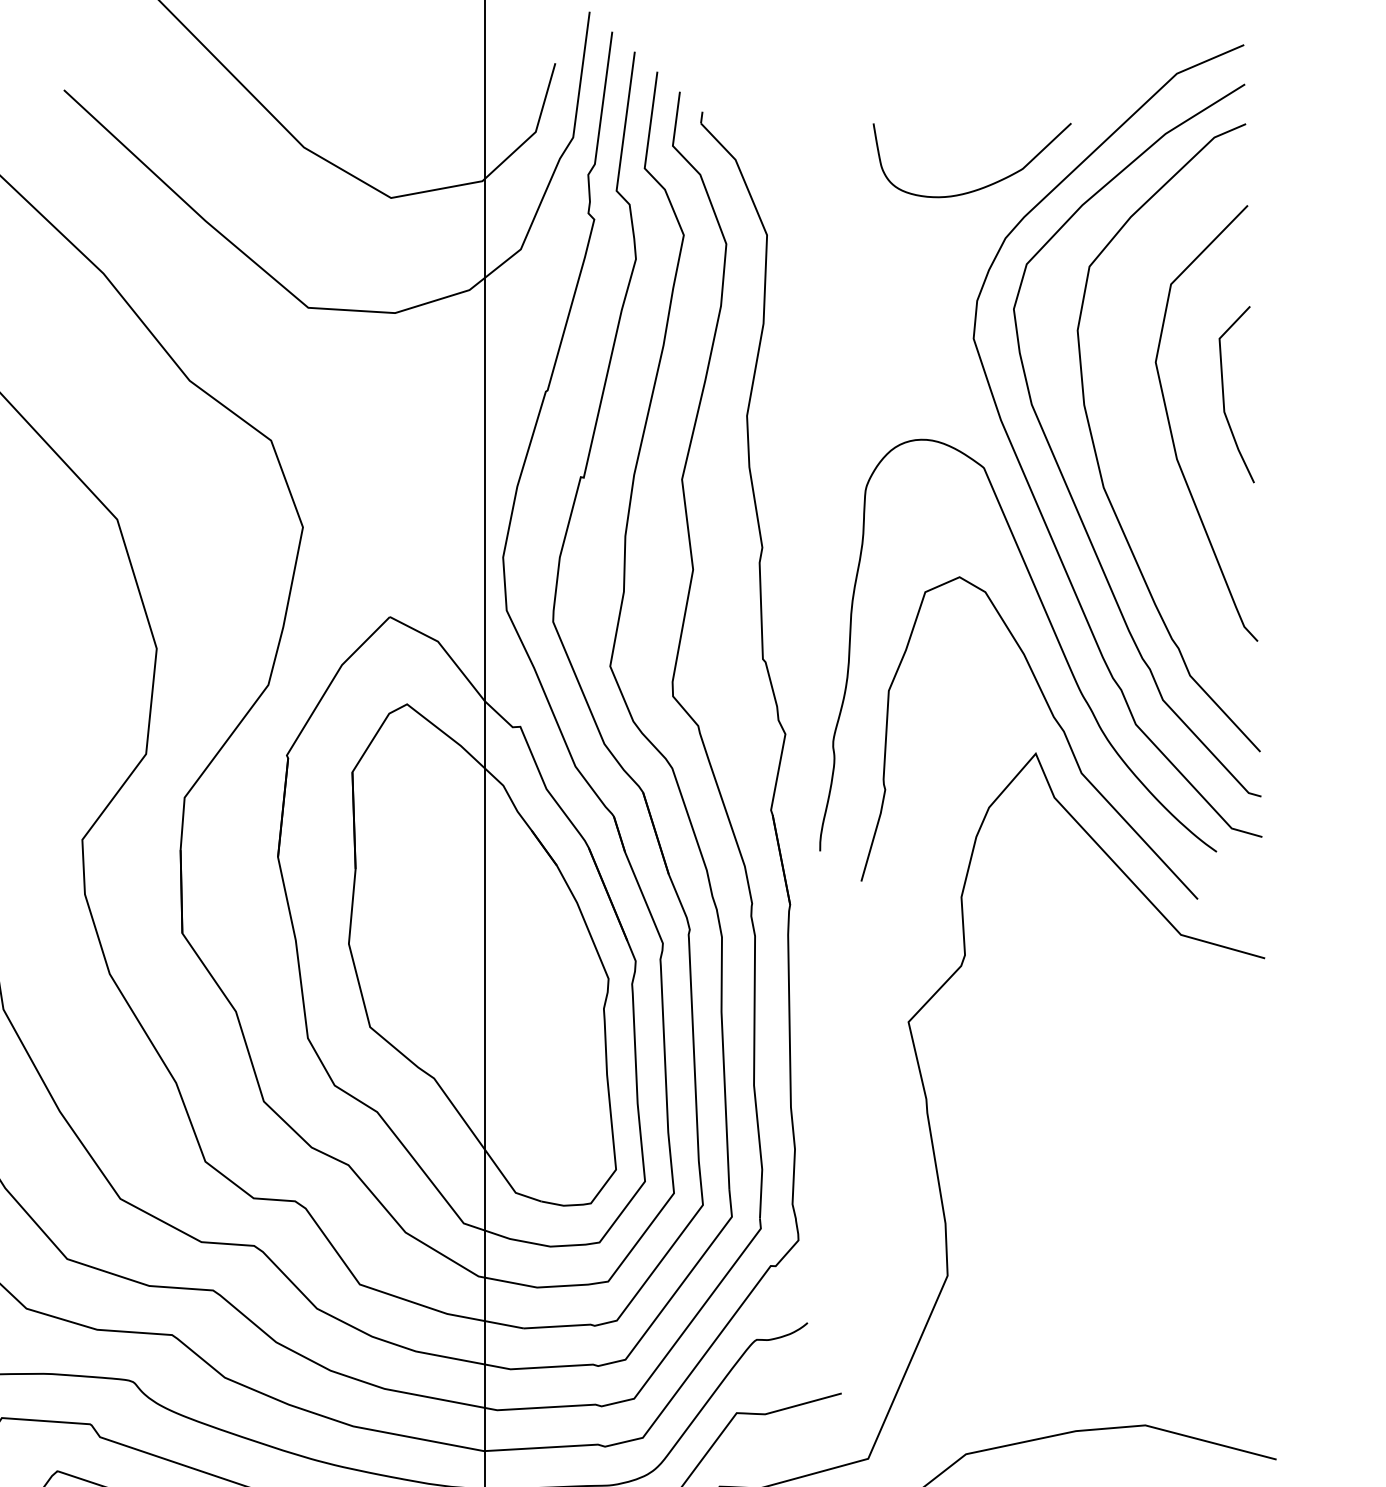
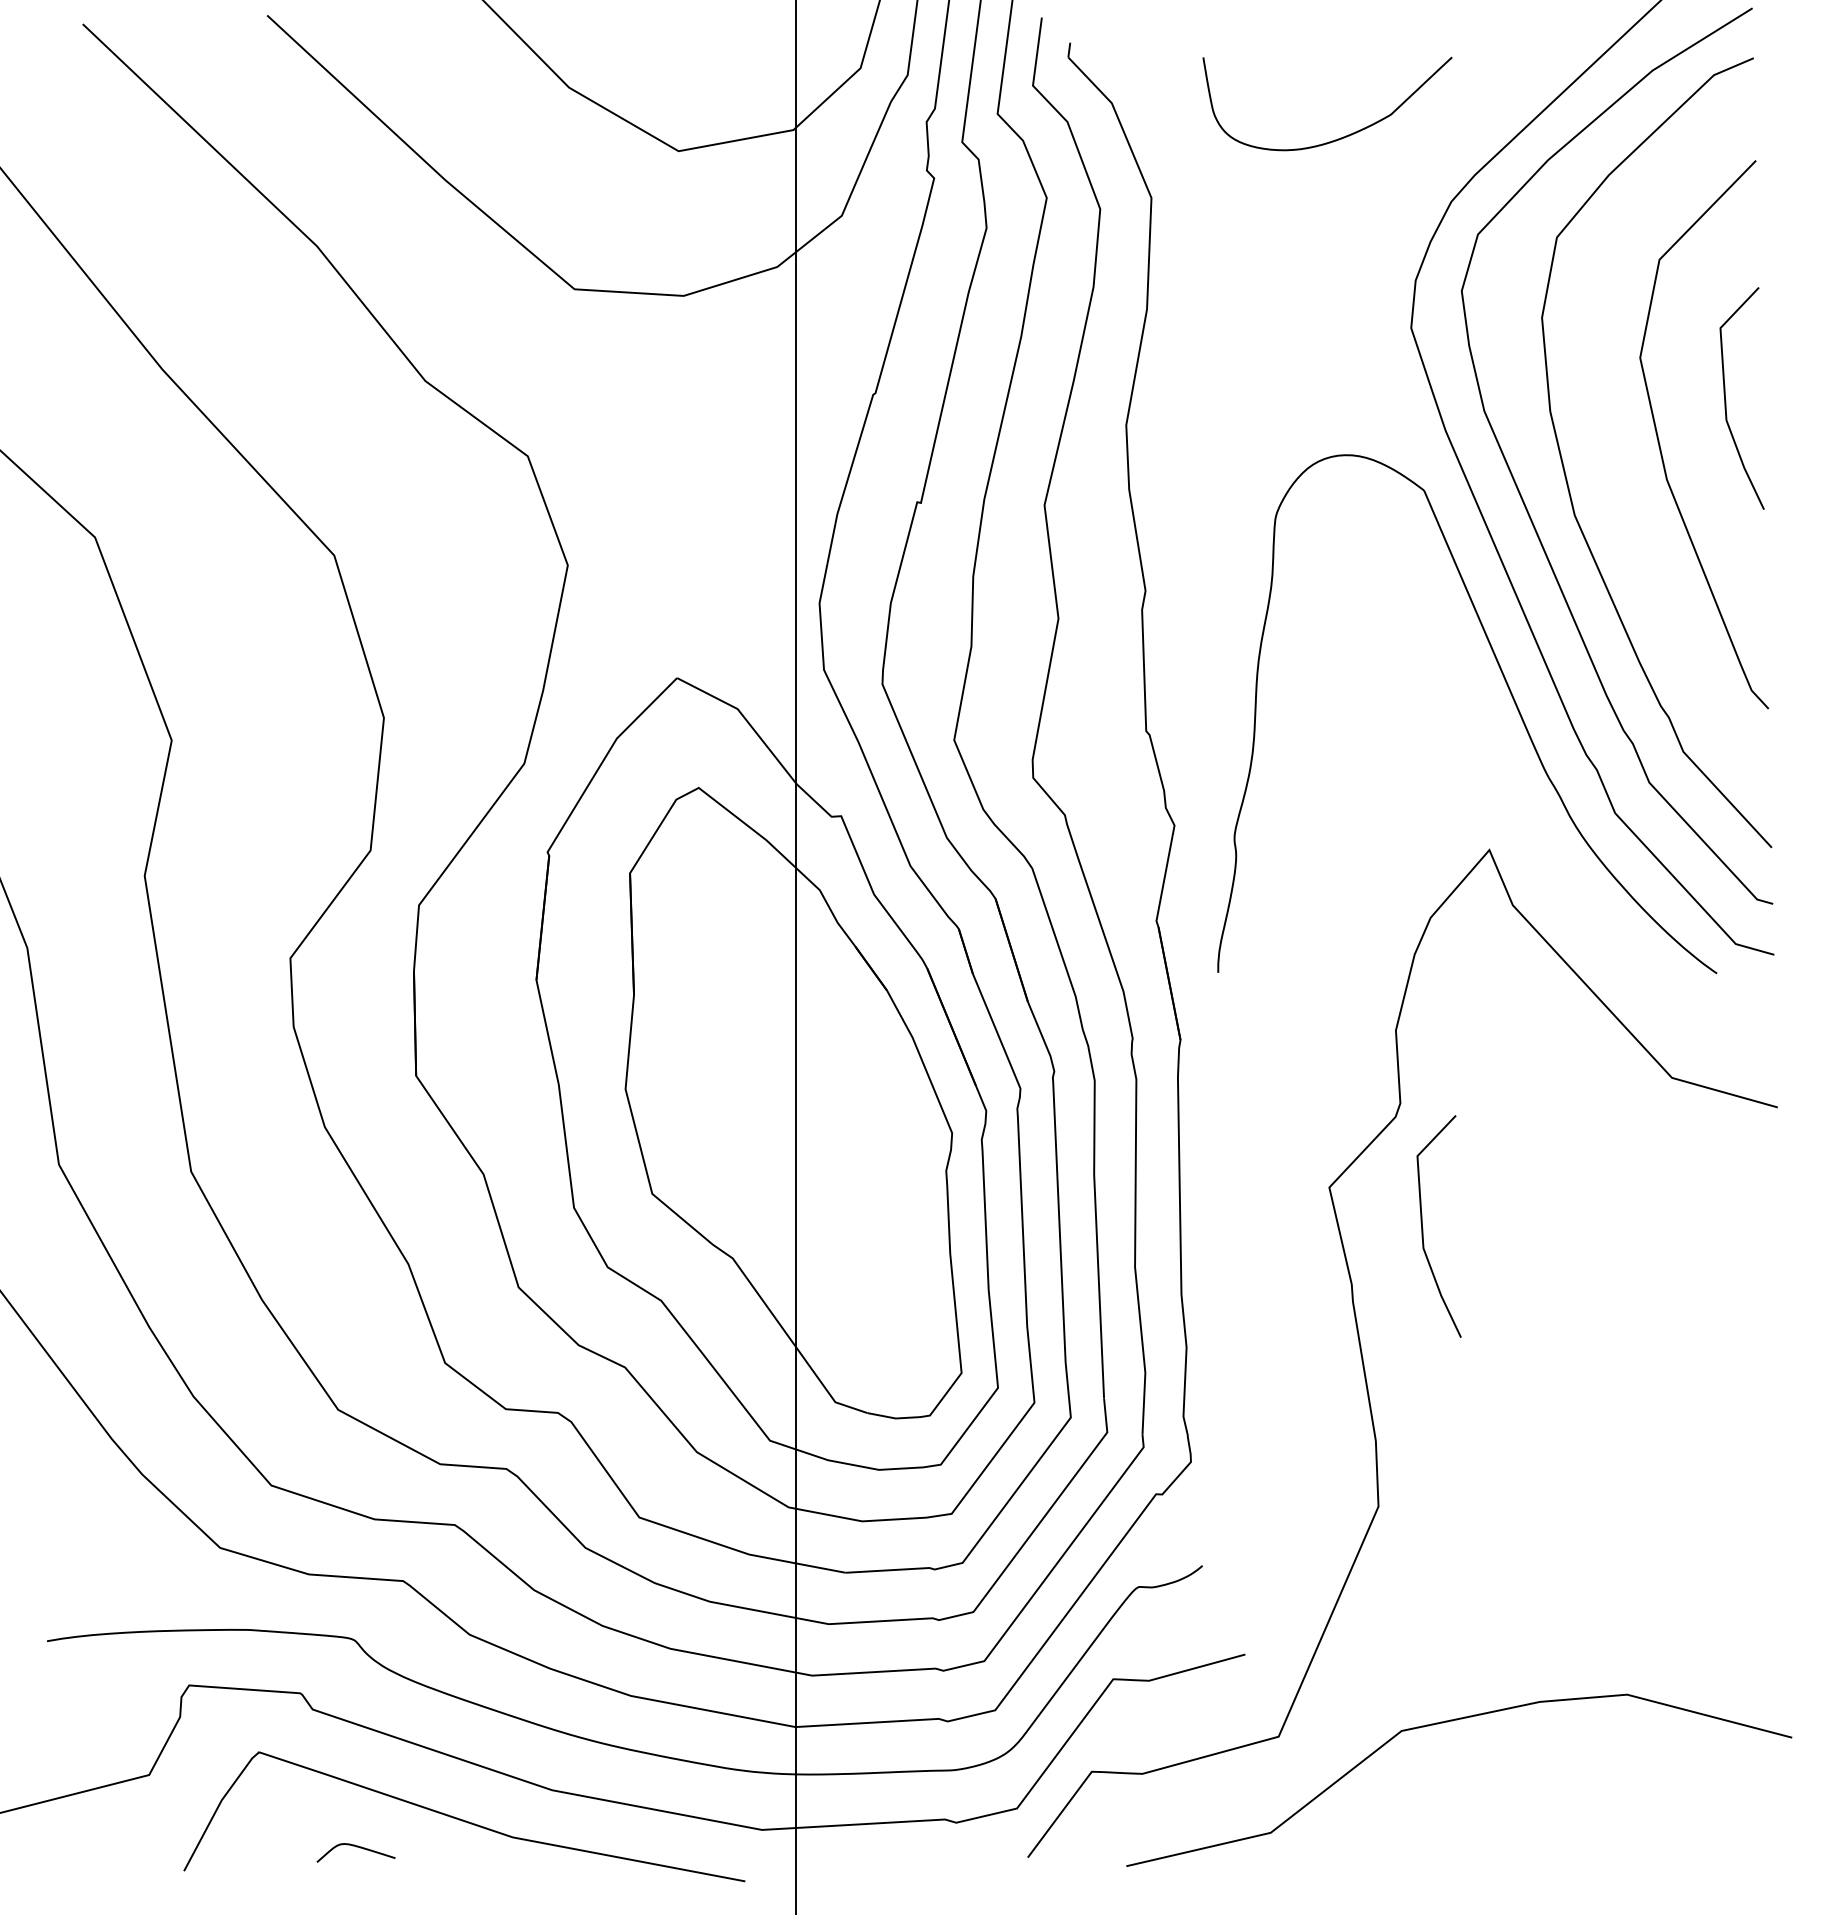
curve: (982, 187) -> (1340, 137), moved
curve: (1055, 721) -> (1514, 809), removed
line: (983, 1054) -> (1423, 1228), added

